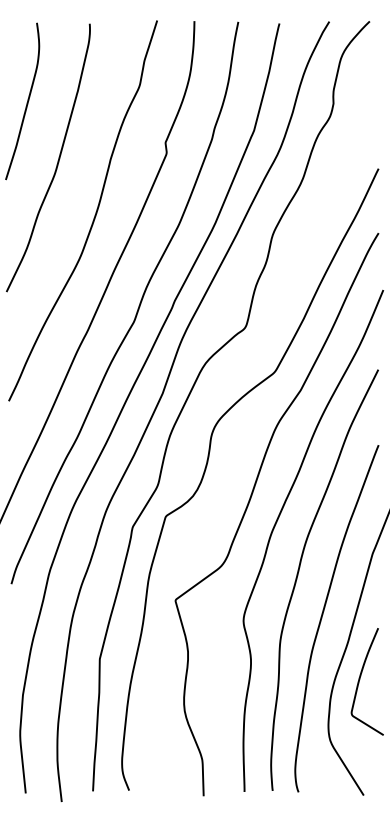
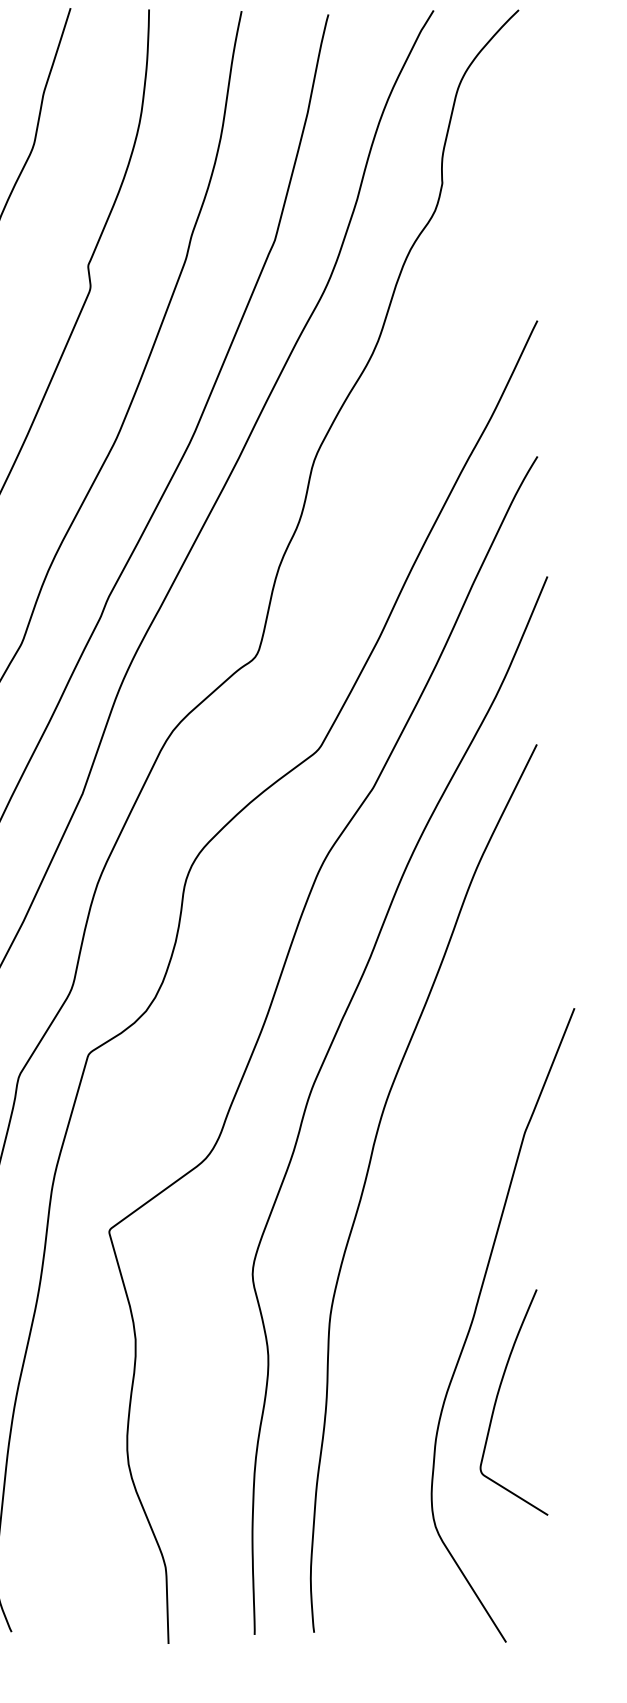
curve: (323, 614) -> (421, 1260), removed

